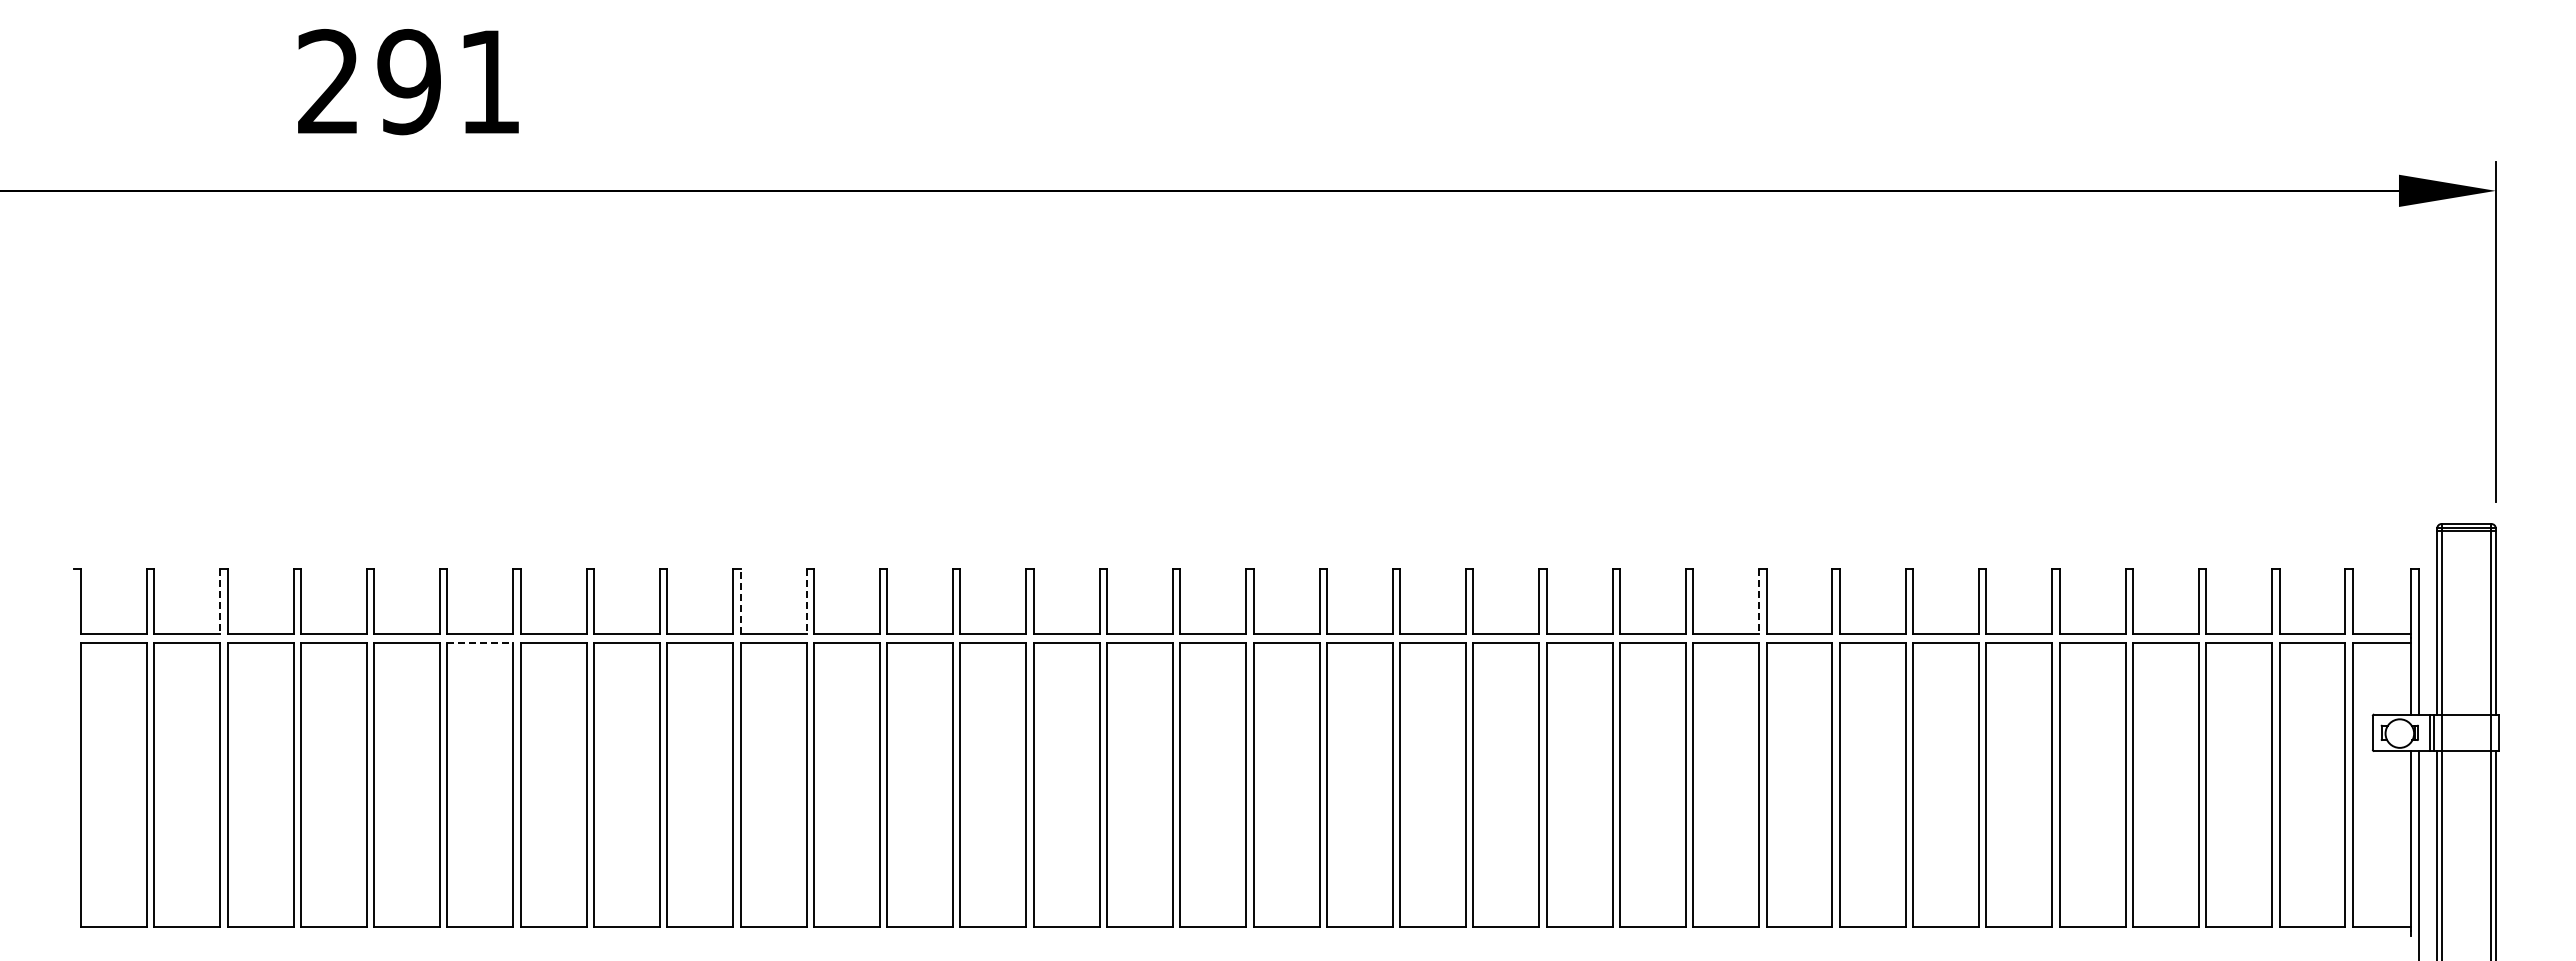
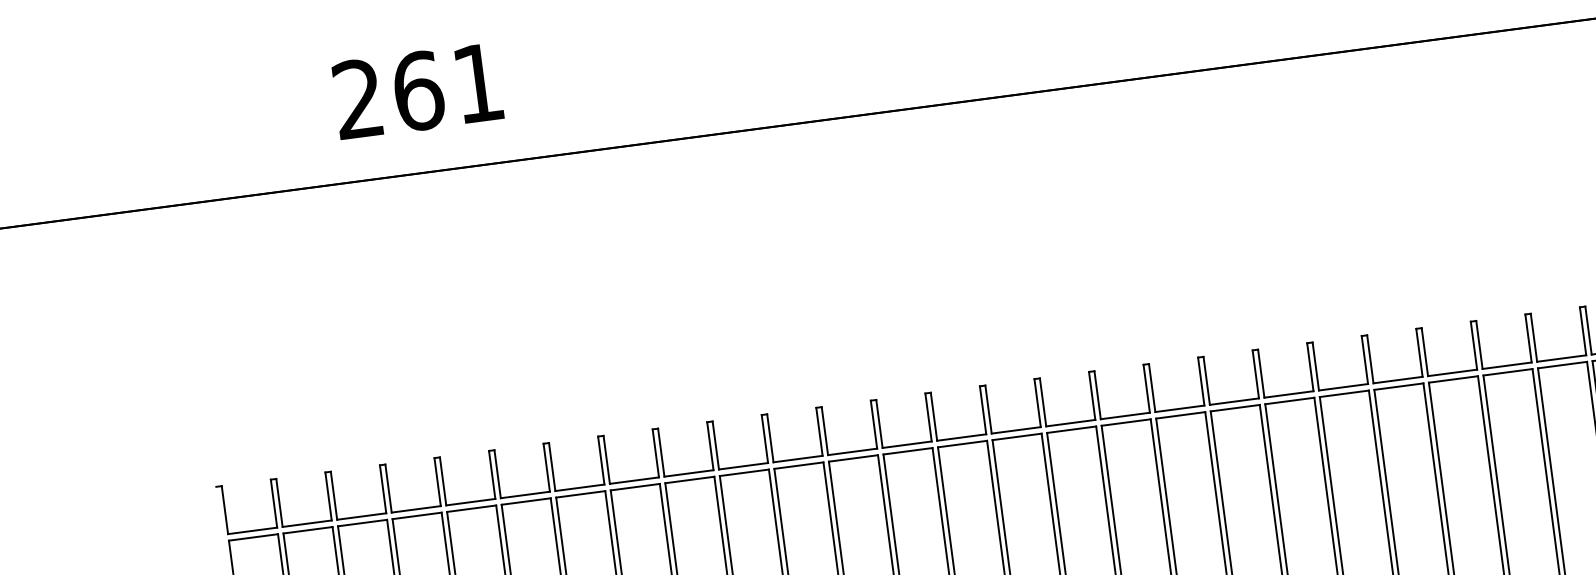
text: (409, 81) -> (418, 90), 291 -> 261
line: (740, 601) -> (715, 445), dashed -> solid
line: (220, 602) -> (328, 497), dashed -> solid
line: (806, 602) -> (764, 439), dashed -> solid
line: (1759, 602) -> (1474, 346), dashed -> solid
line: (480, 642) -> (526, 501), dashed -> solid

